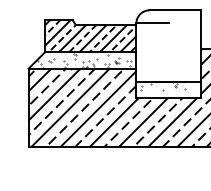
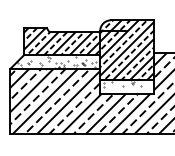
hatch: (168, 45) -> (126, 49), added

